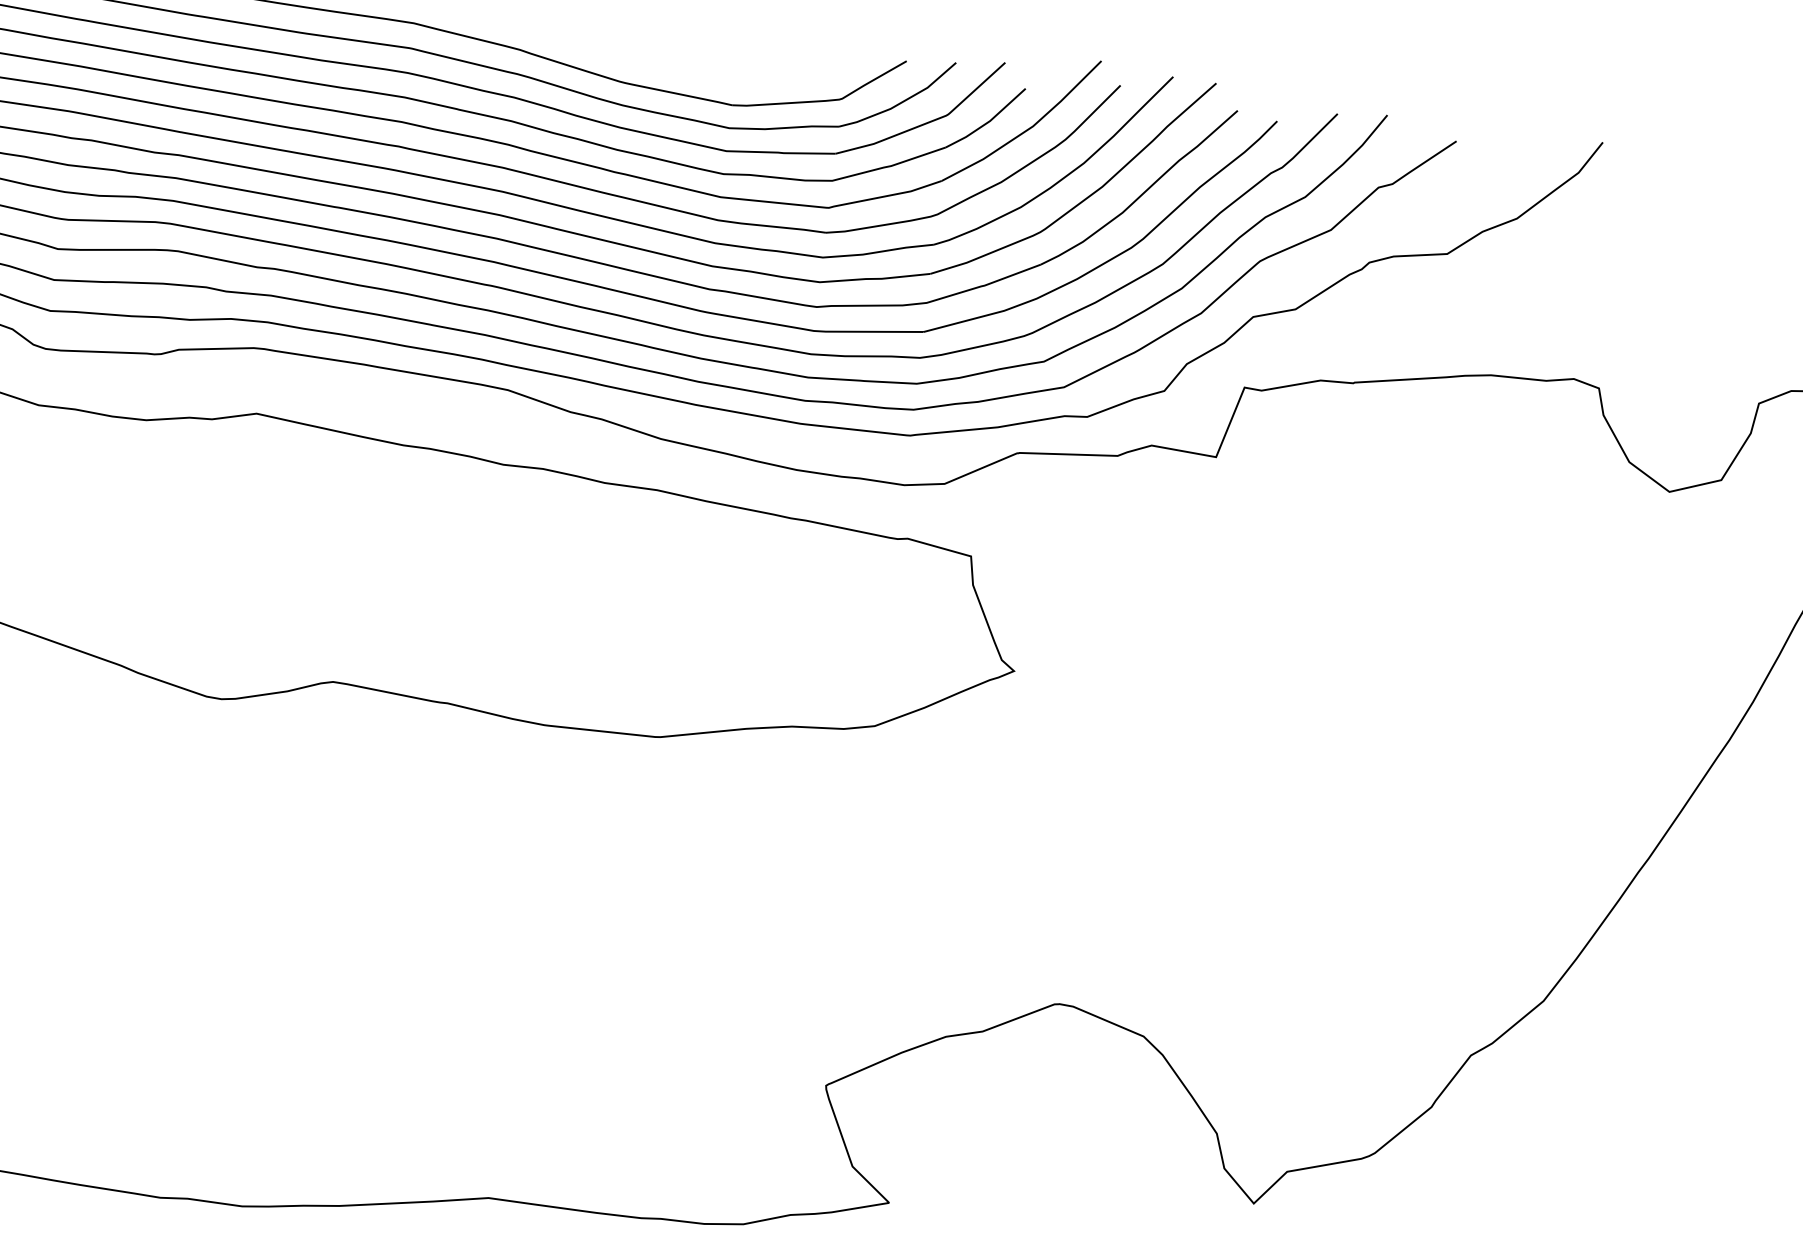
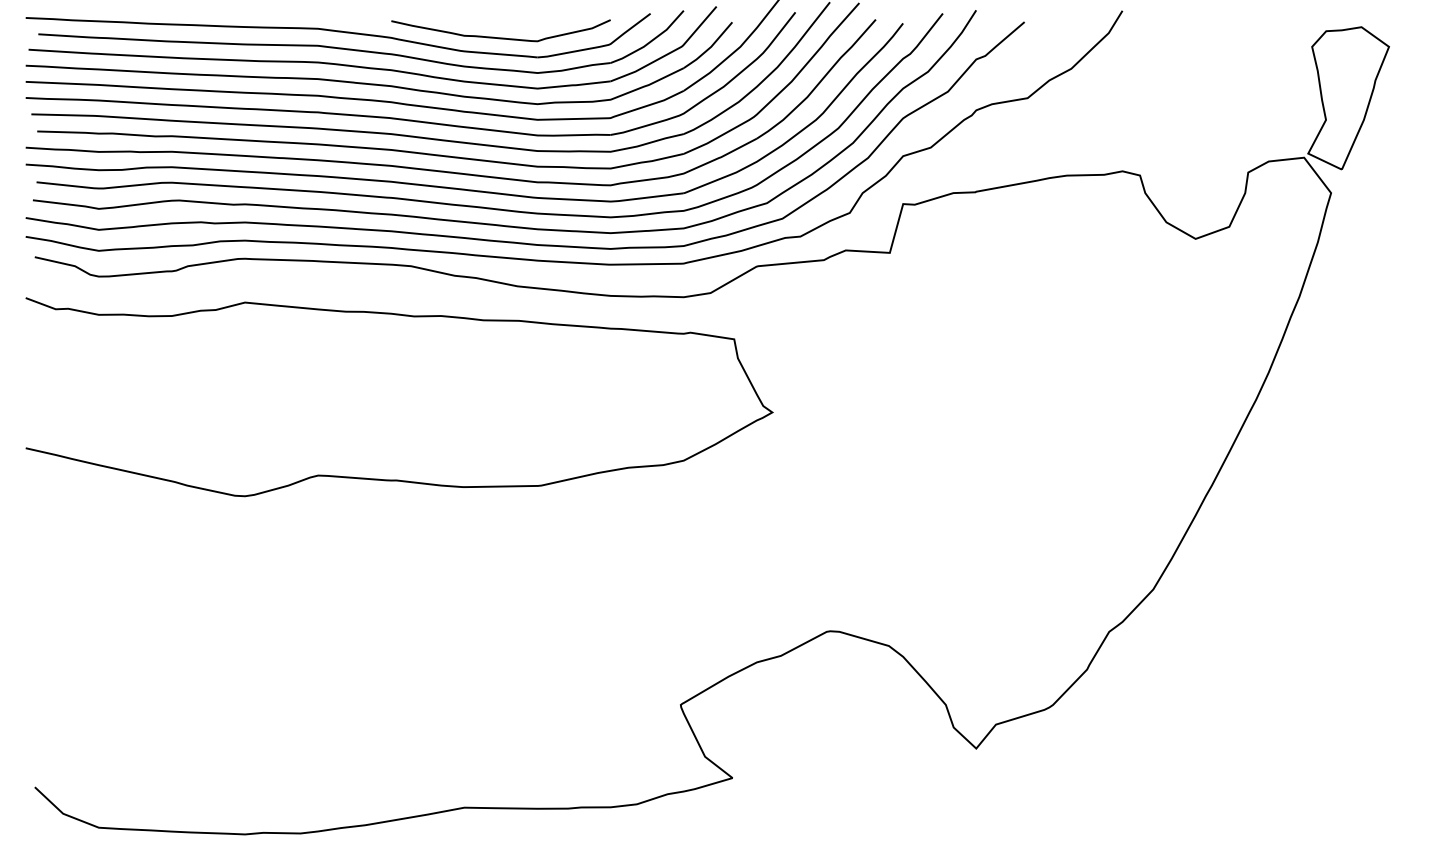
curve: (681, 69) -> (500, 37), added

